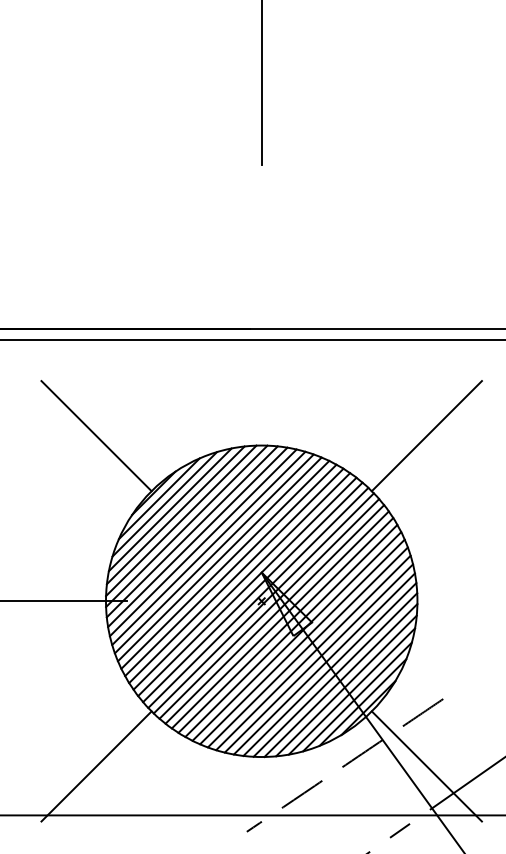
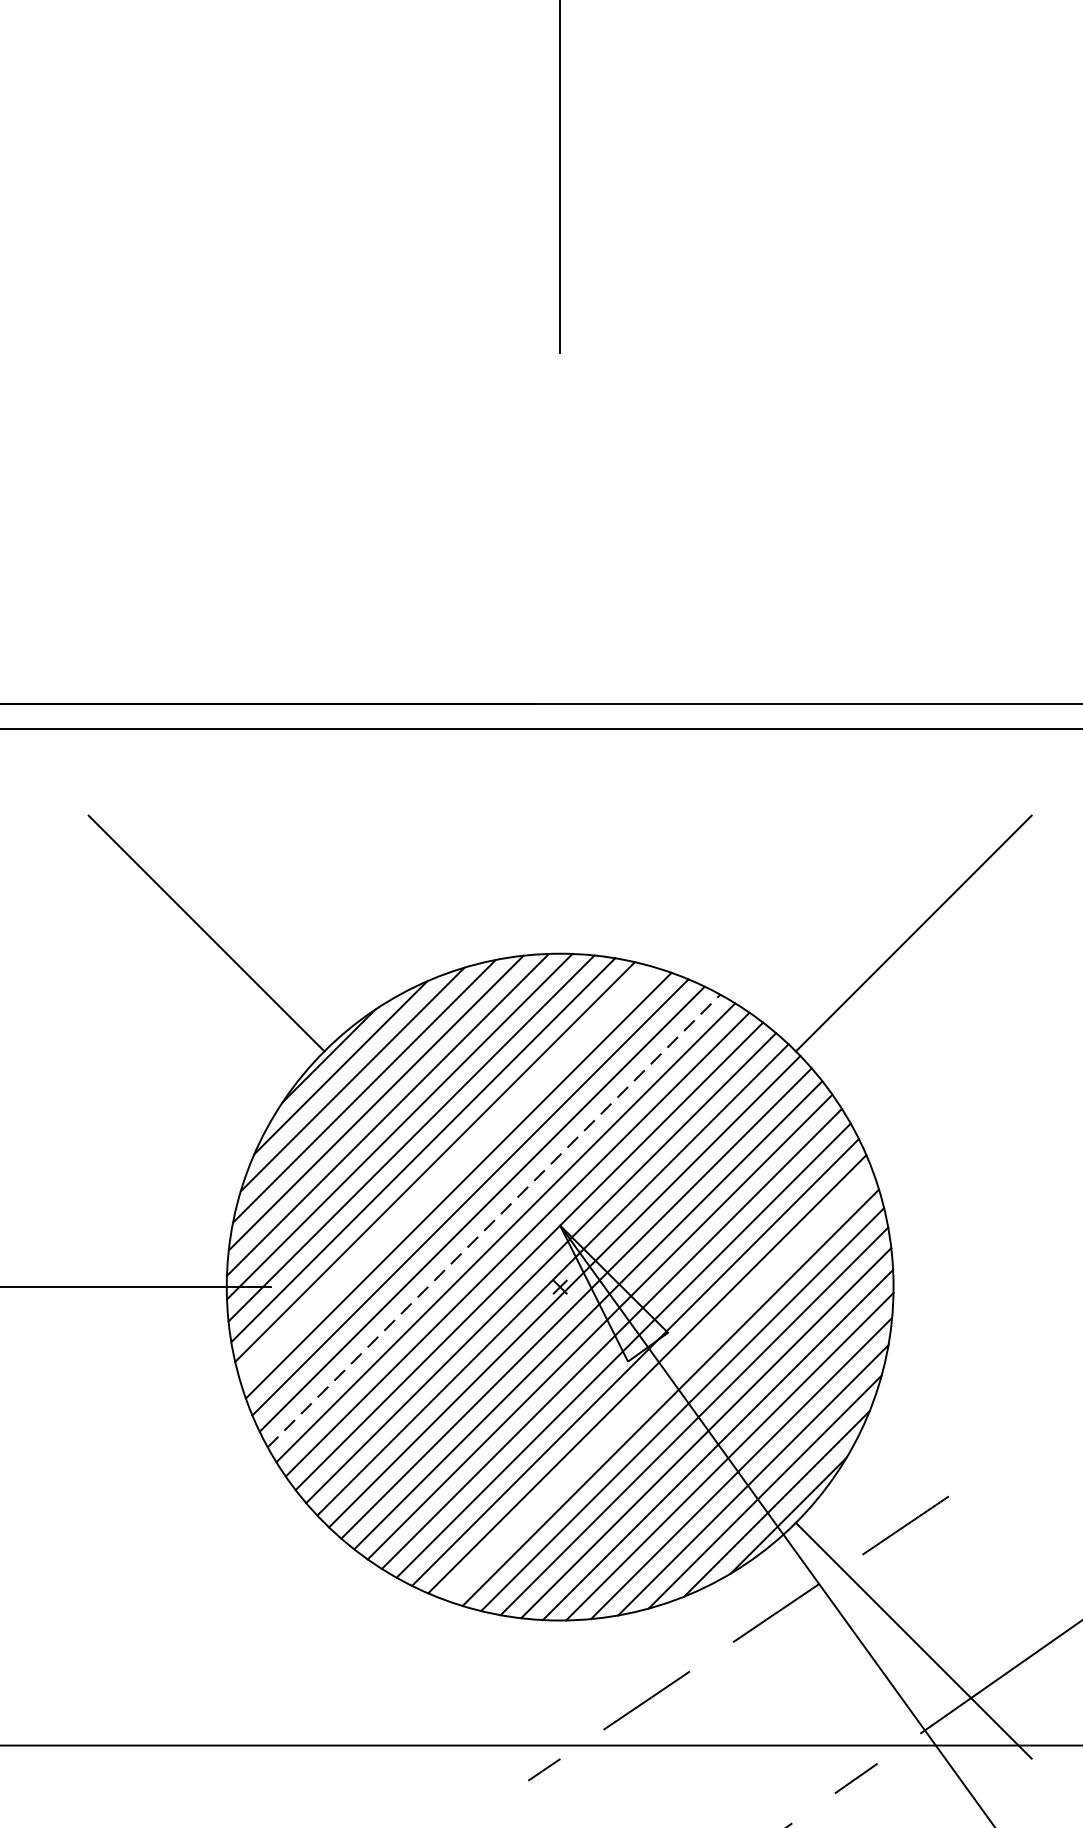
line: (208, 547) -> (446, 1171), removed
line: (231, 570) -> (495, 1221), solid -> dashed
line: (307, 647) -> (658, 1386), removed
line: (96, 766) -> (206, 1640), removed

